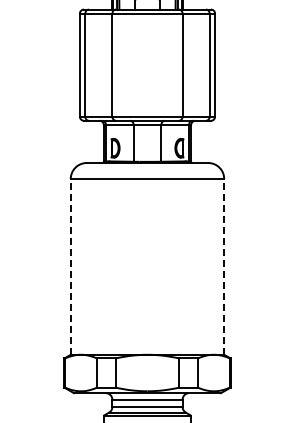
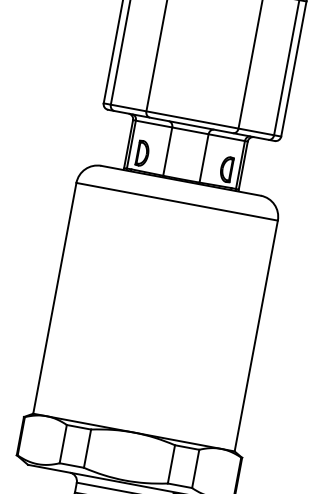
line: (70, 266) -> (54, 297), dashed -> solid
line: (224, 266) -> (256, 335), dashed -> solid

